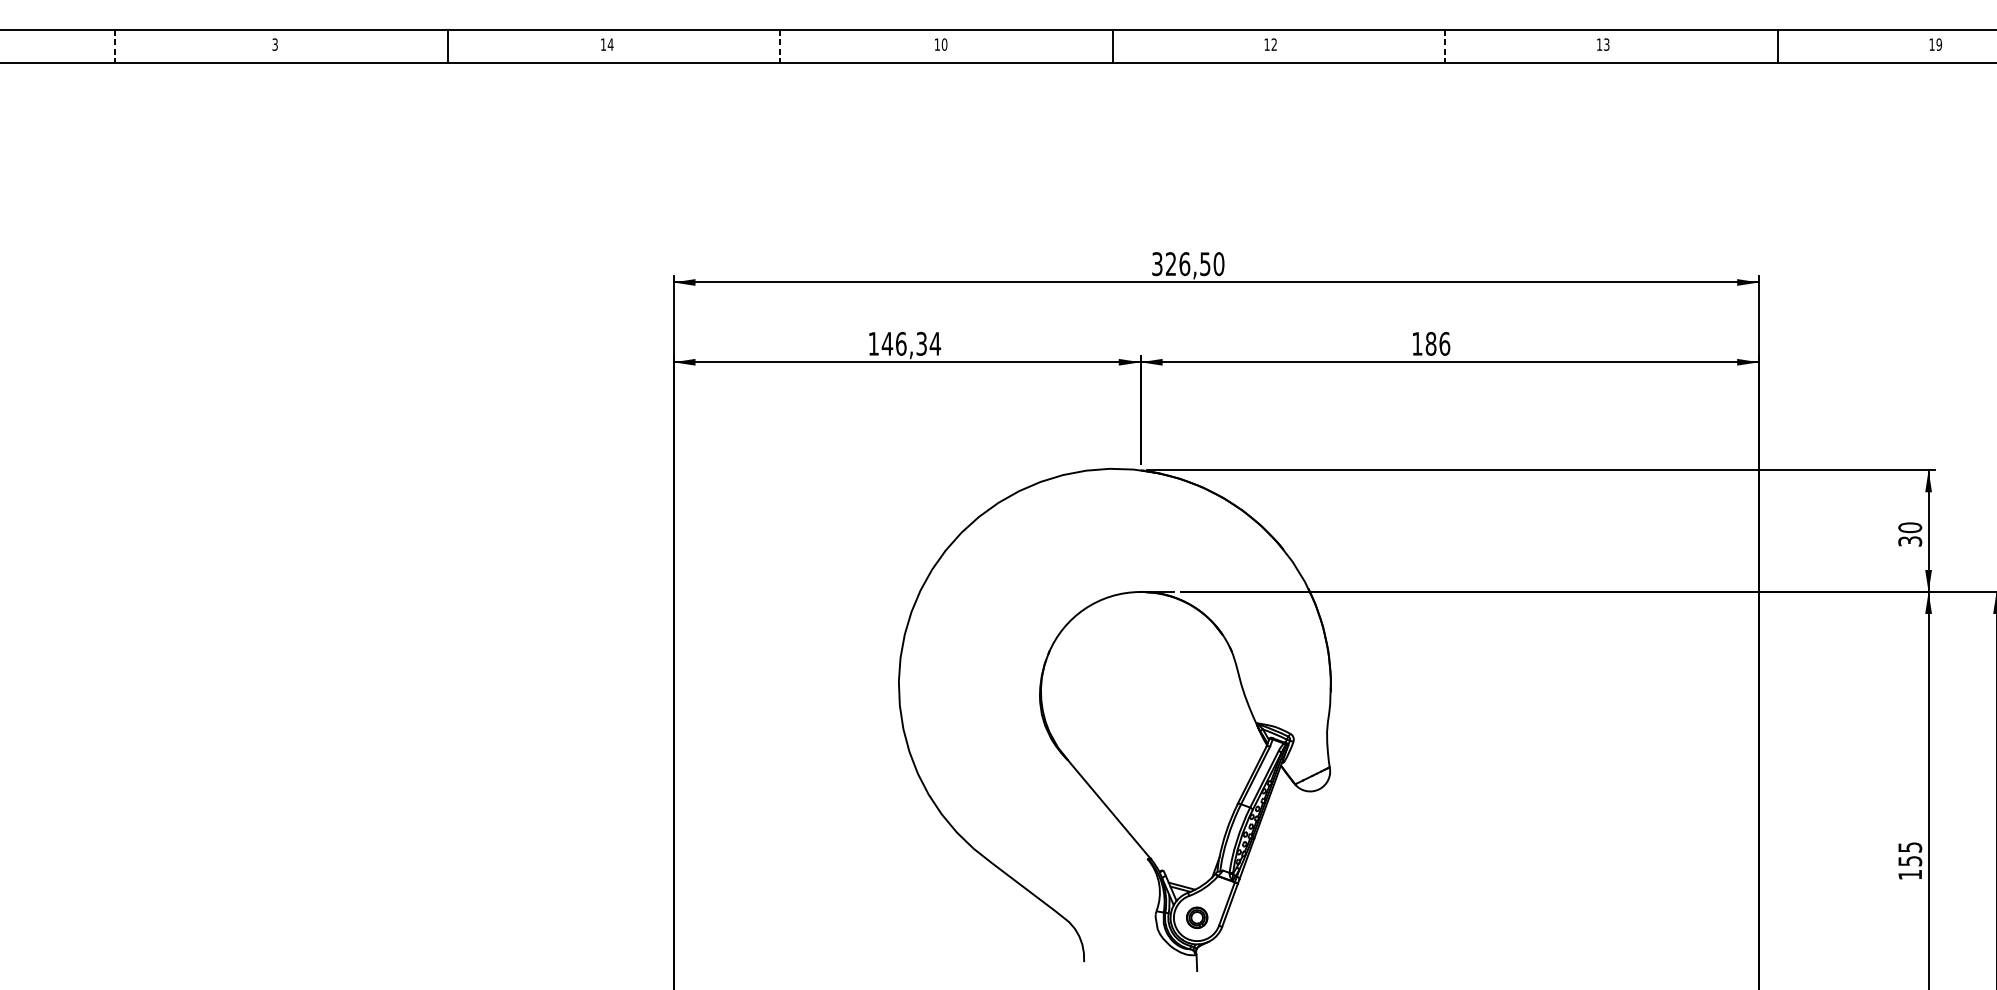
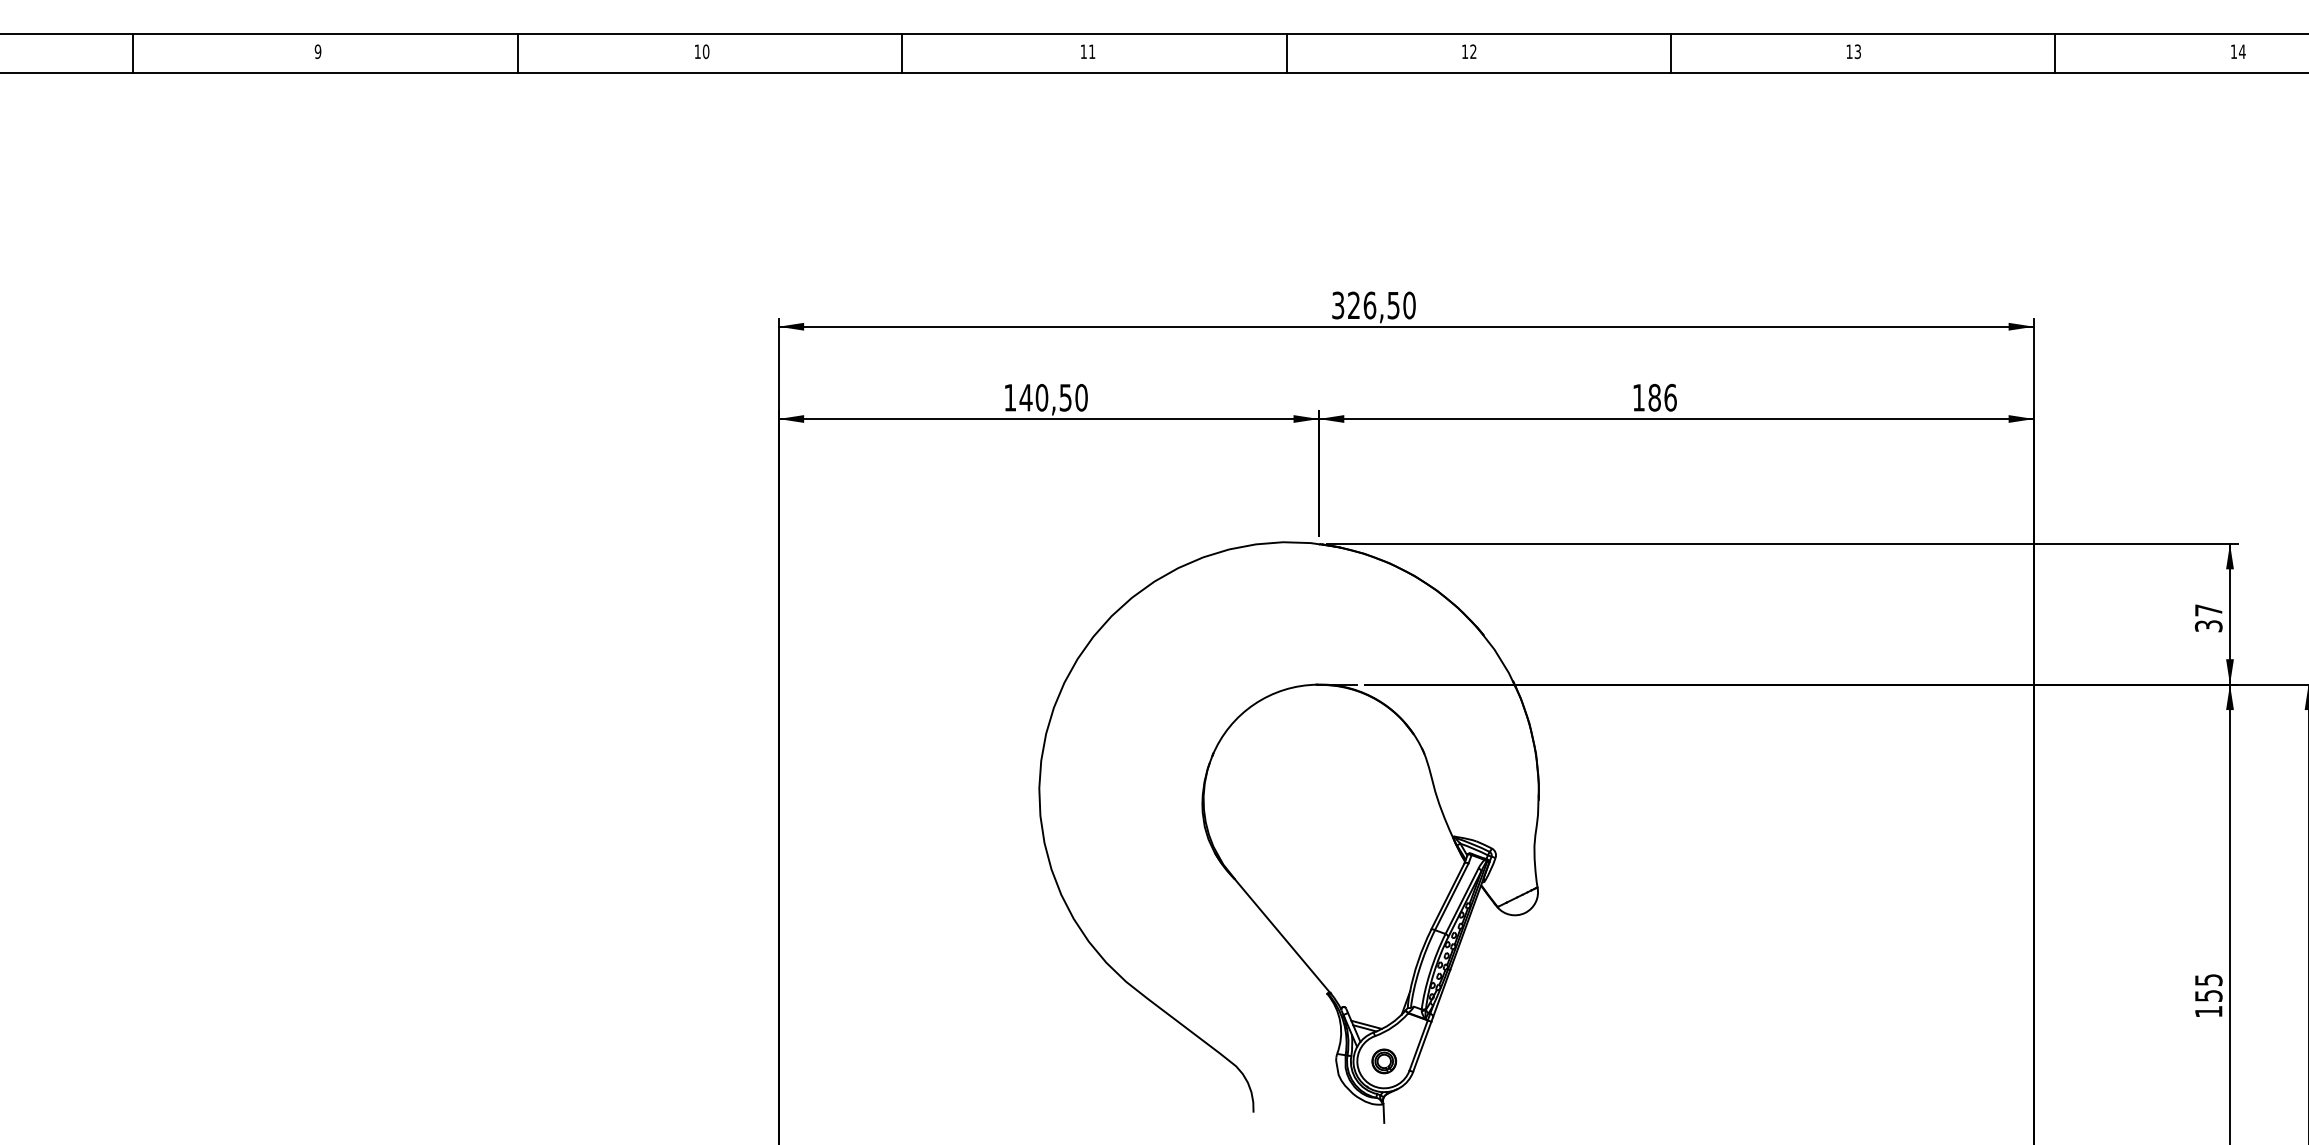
text: (274, 44) -> (317, 51), 3 -> 9
text: (610, 44) -> (705, 51), 14 -> 10
text: (944, 44) -> (1092, 51), 10 -> 11
text: (1938, 44) -> (2241, 51), 19 -> 14
line: (115, 47) -> (133, 54), dashed -> solid
line: (780, 47) -> (902, 54), dashed -> solid
line: (1445, 47) -> (1671, 54), dashed -> solid
text: (918, 343) -> (1061, 397), 146,34 -> 140,50
text: (1909, 527) -> (2208, 610), 30 -> 37

